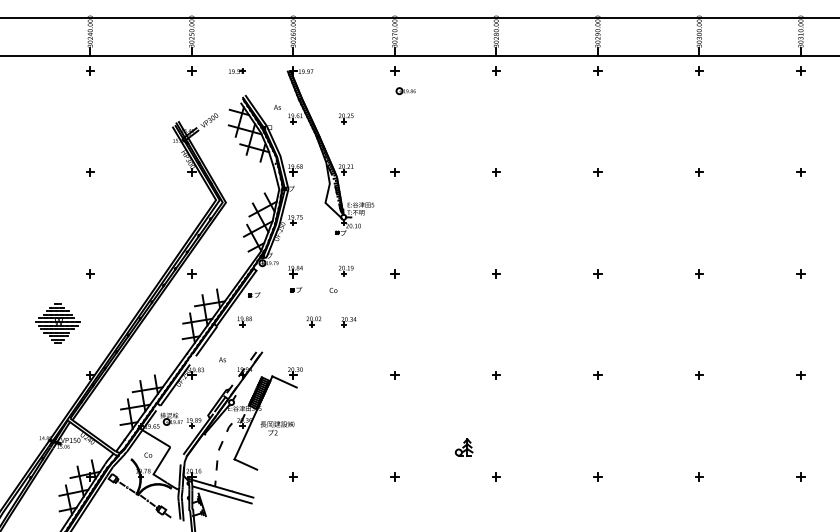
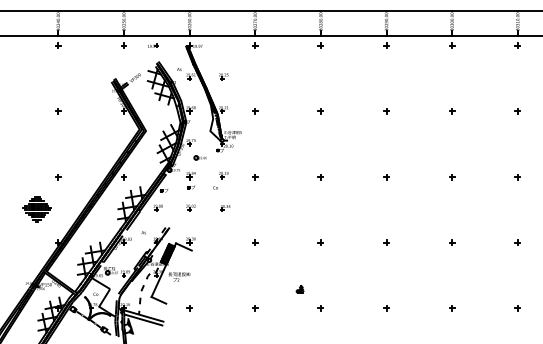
part: (404, 90) -> (199, 157), moved
part: (313, 320) -> (190, 207), moved
part: (463, 447) -> (299, 289), size x0.62

